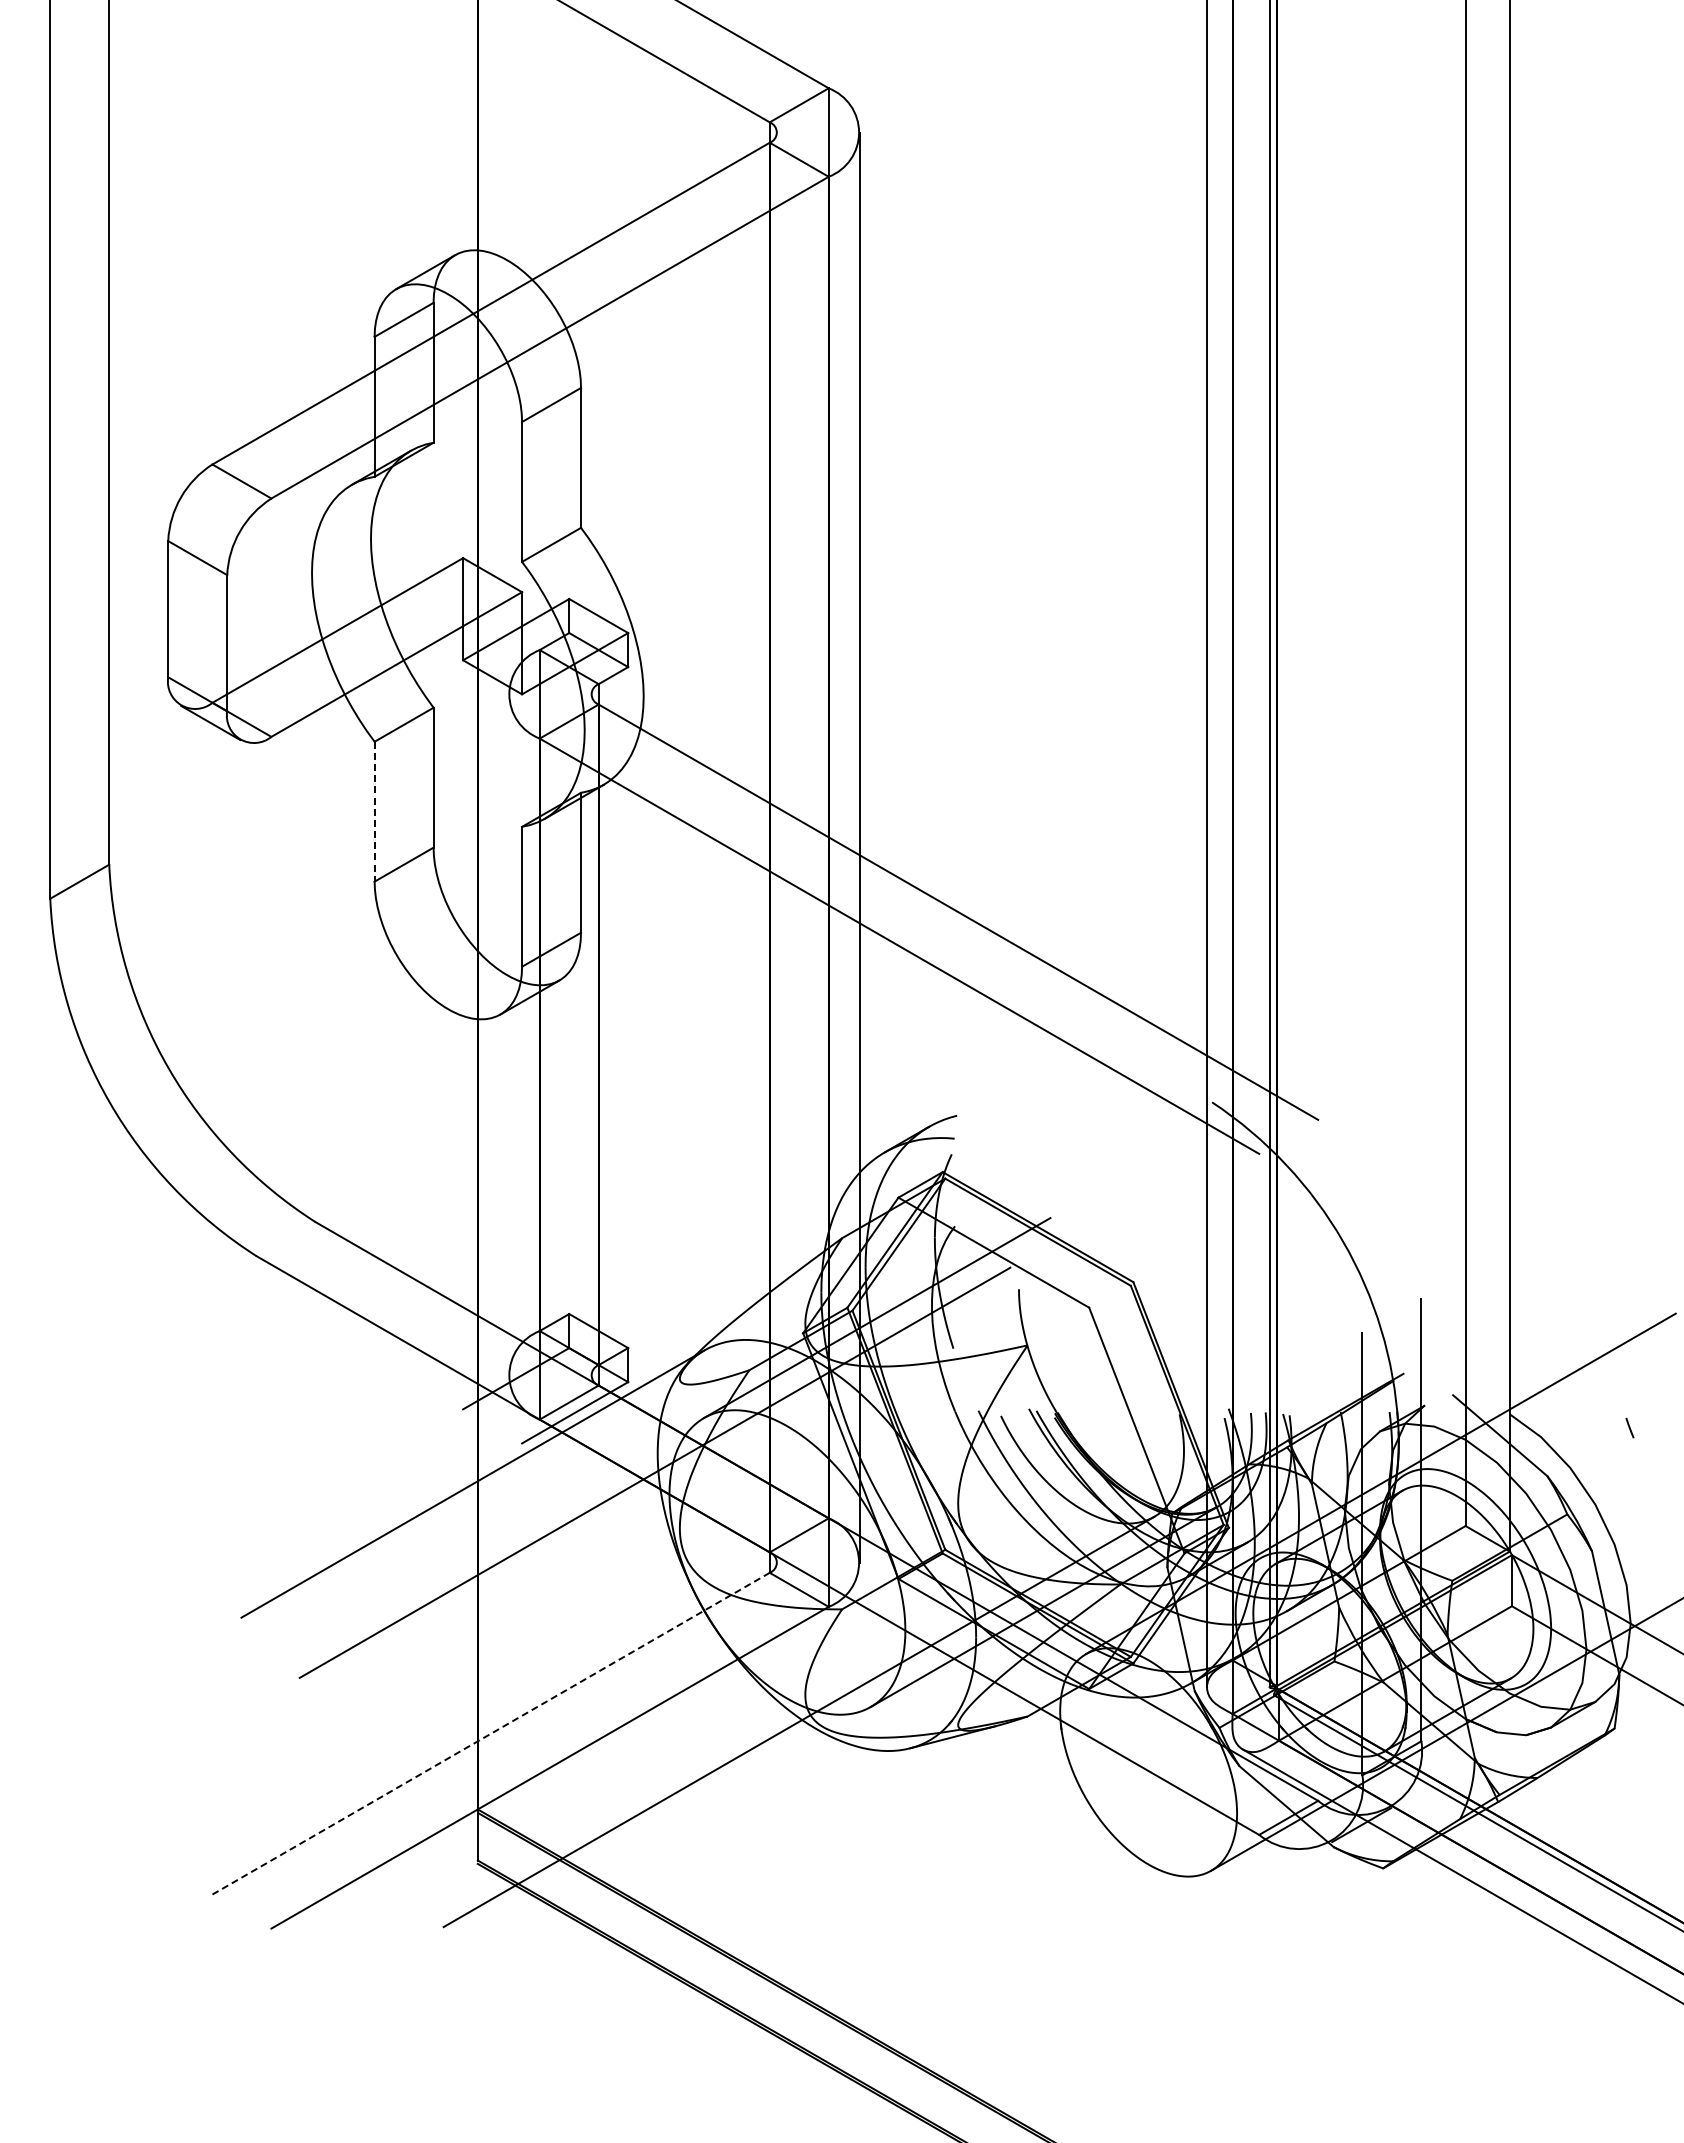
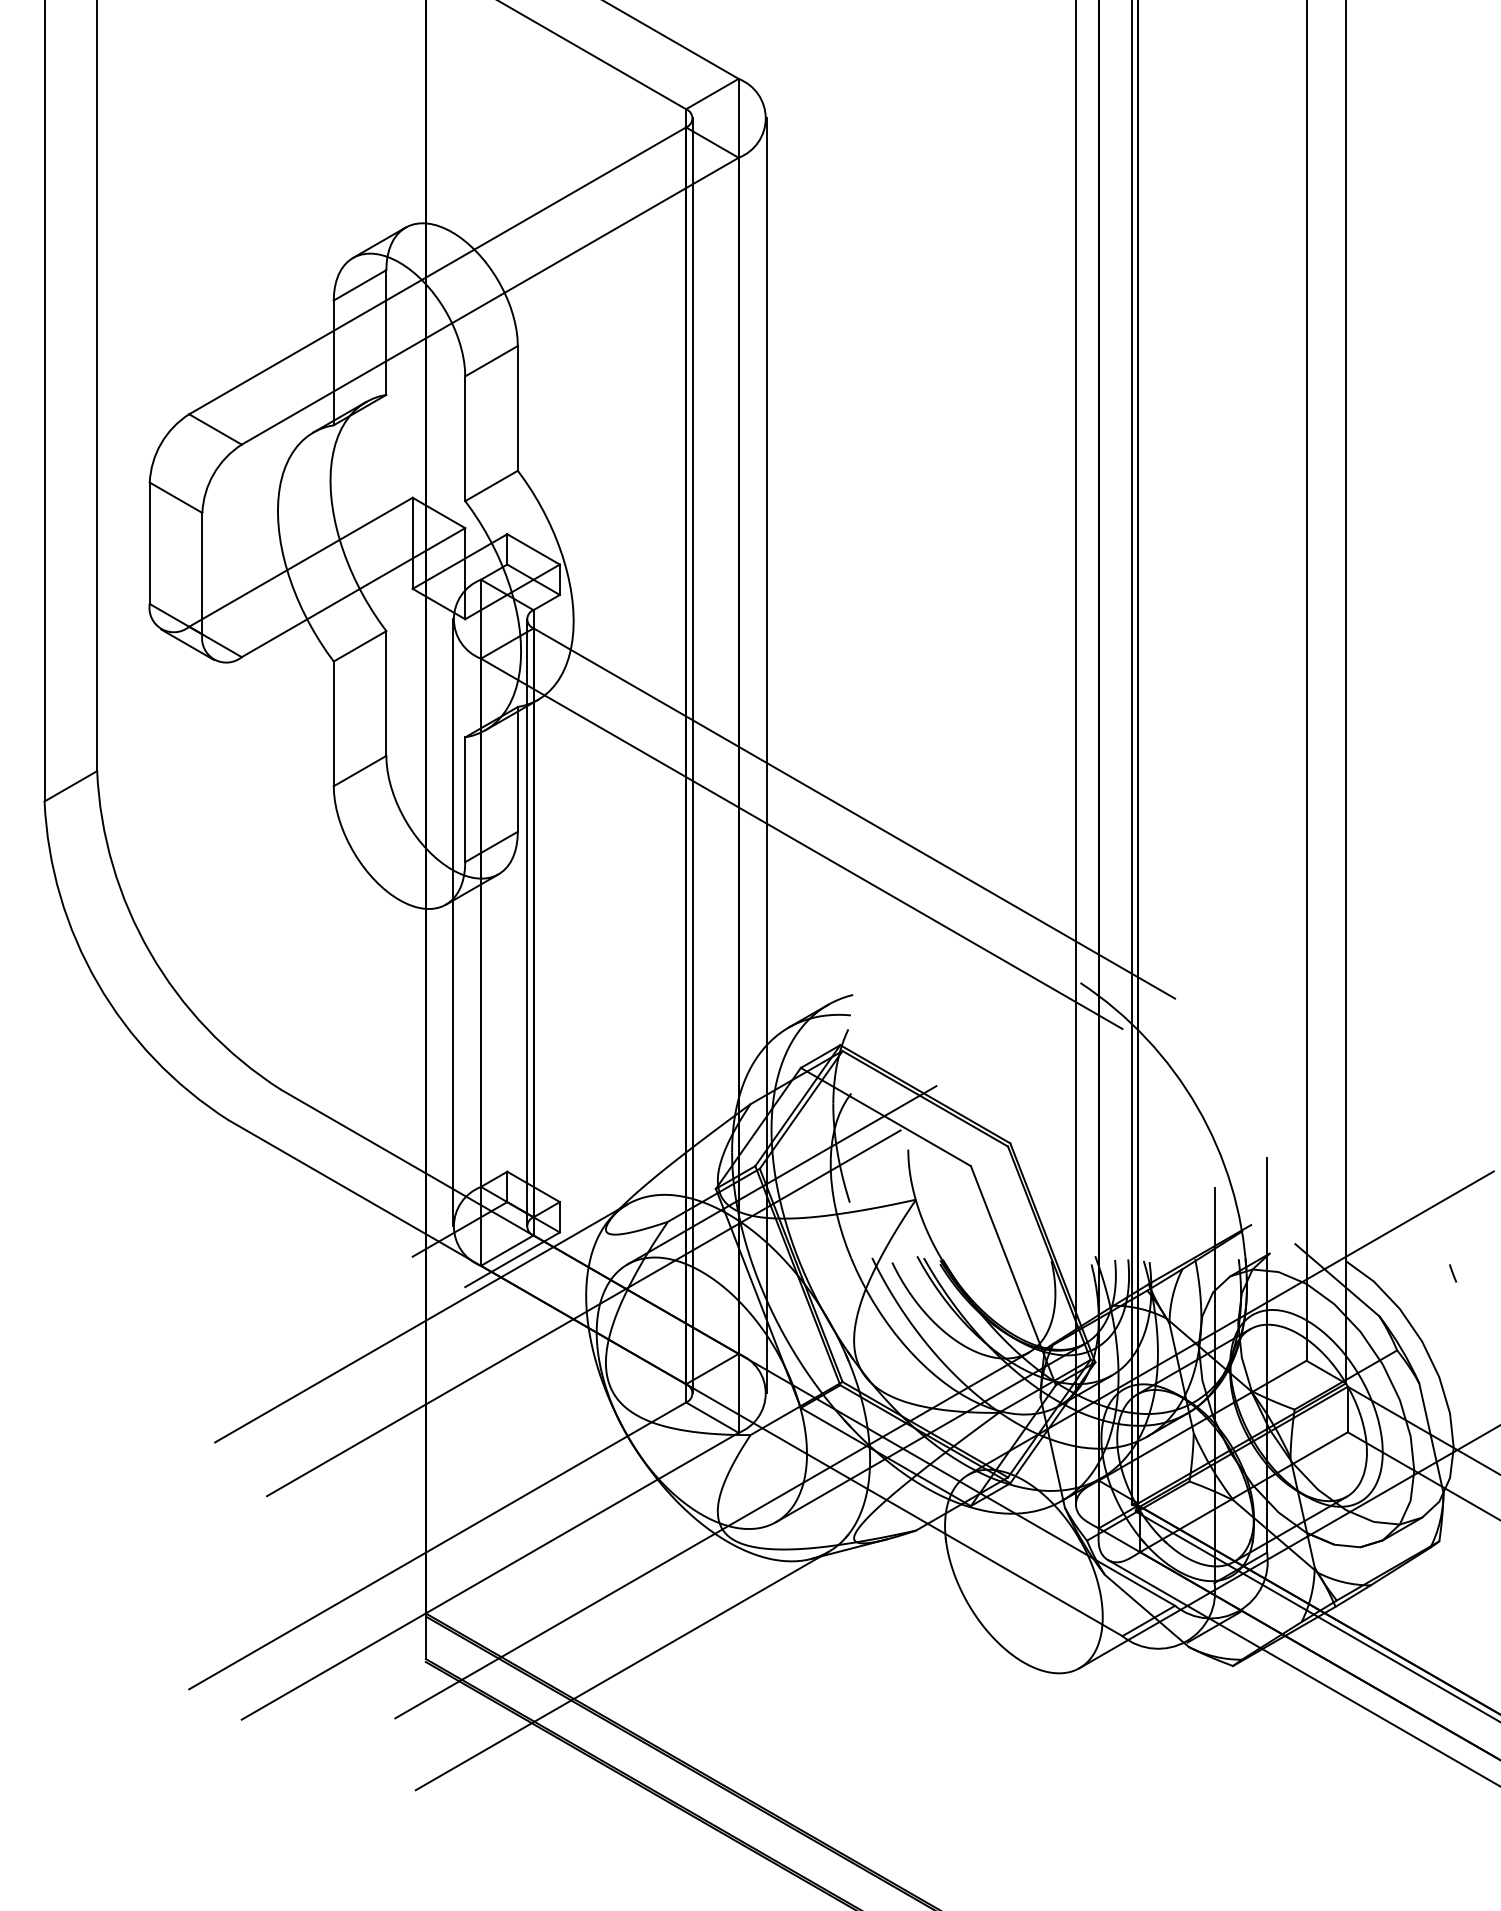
line: (374, 811) -> (333, 723), dashed -> solid
line: (777, 847) -> (692, 755), added
line: (508, 1034) -> (453, 922), added
line: (591, 1034) -> (527, 922), added
line: (491, 1733) -> (437, 1545), dashed -> solid
line: (697, 1873) -> (621, 1670), added

